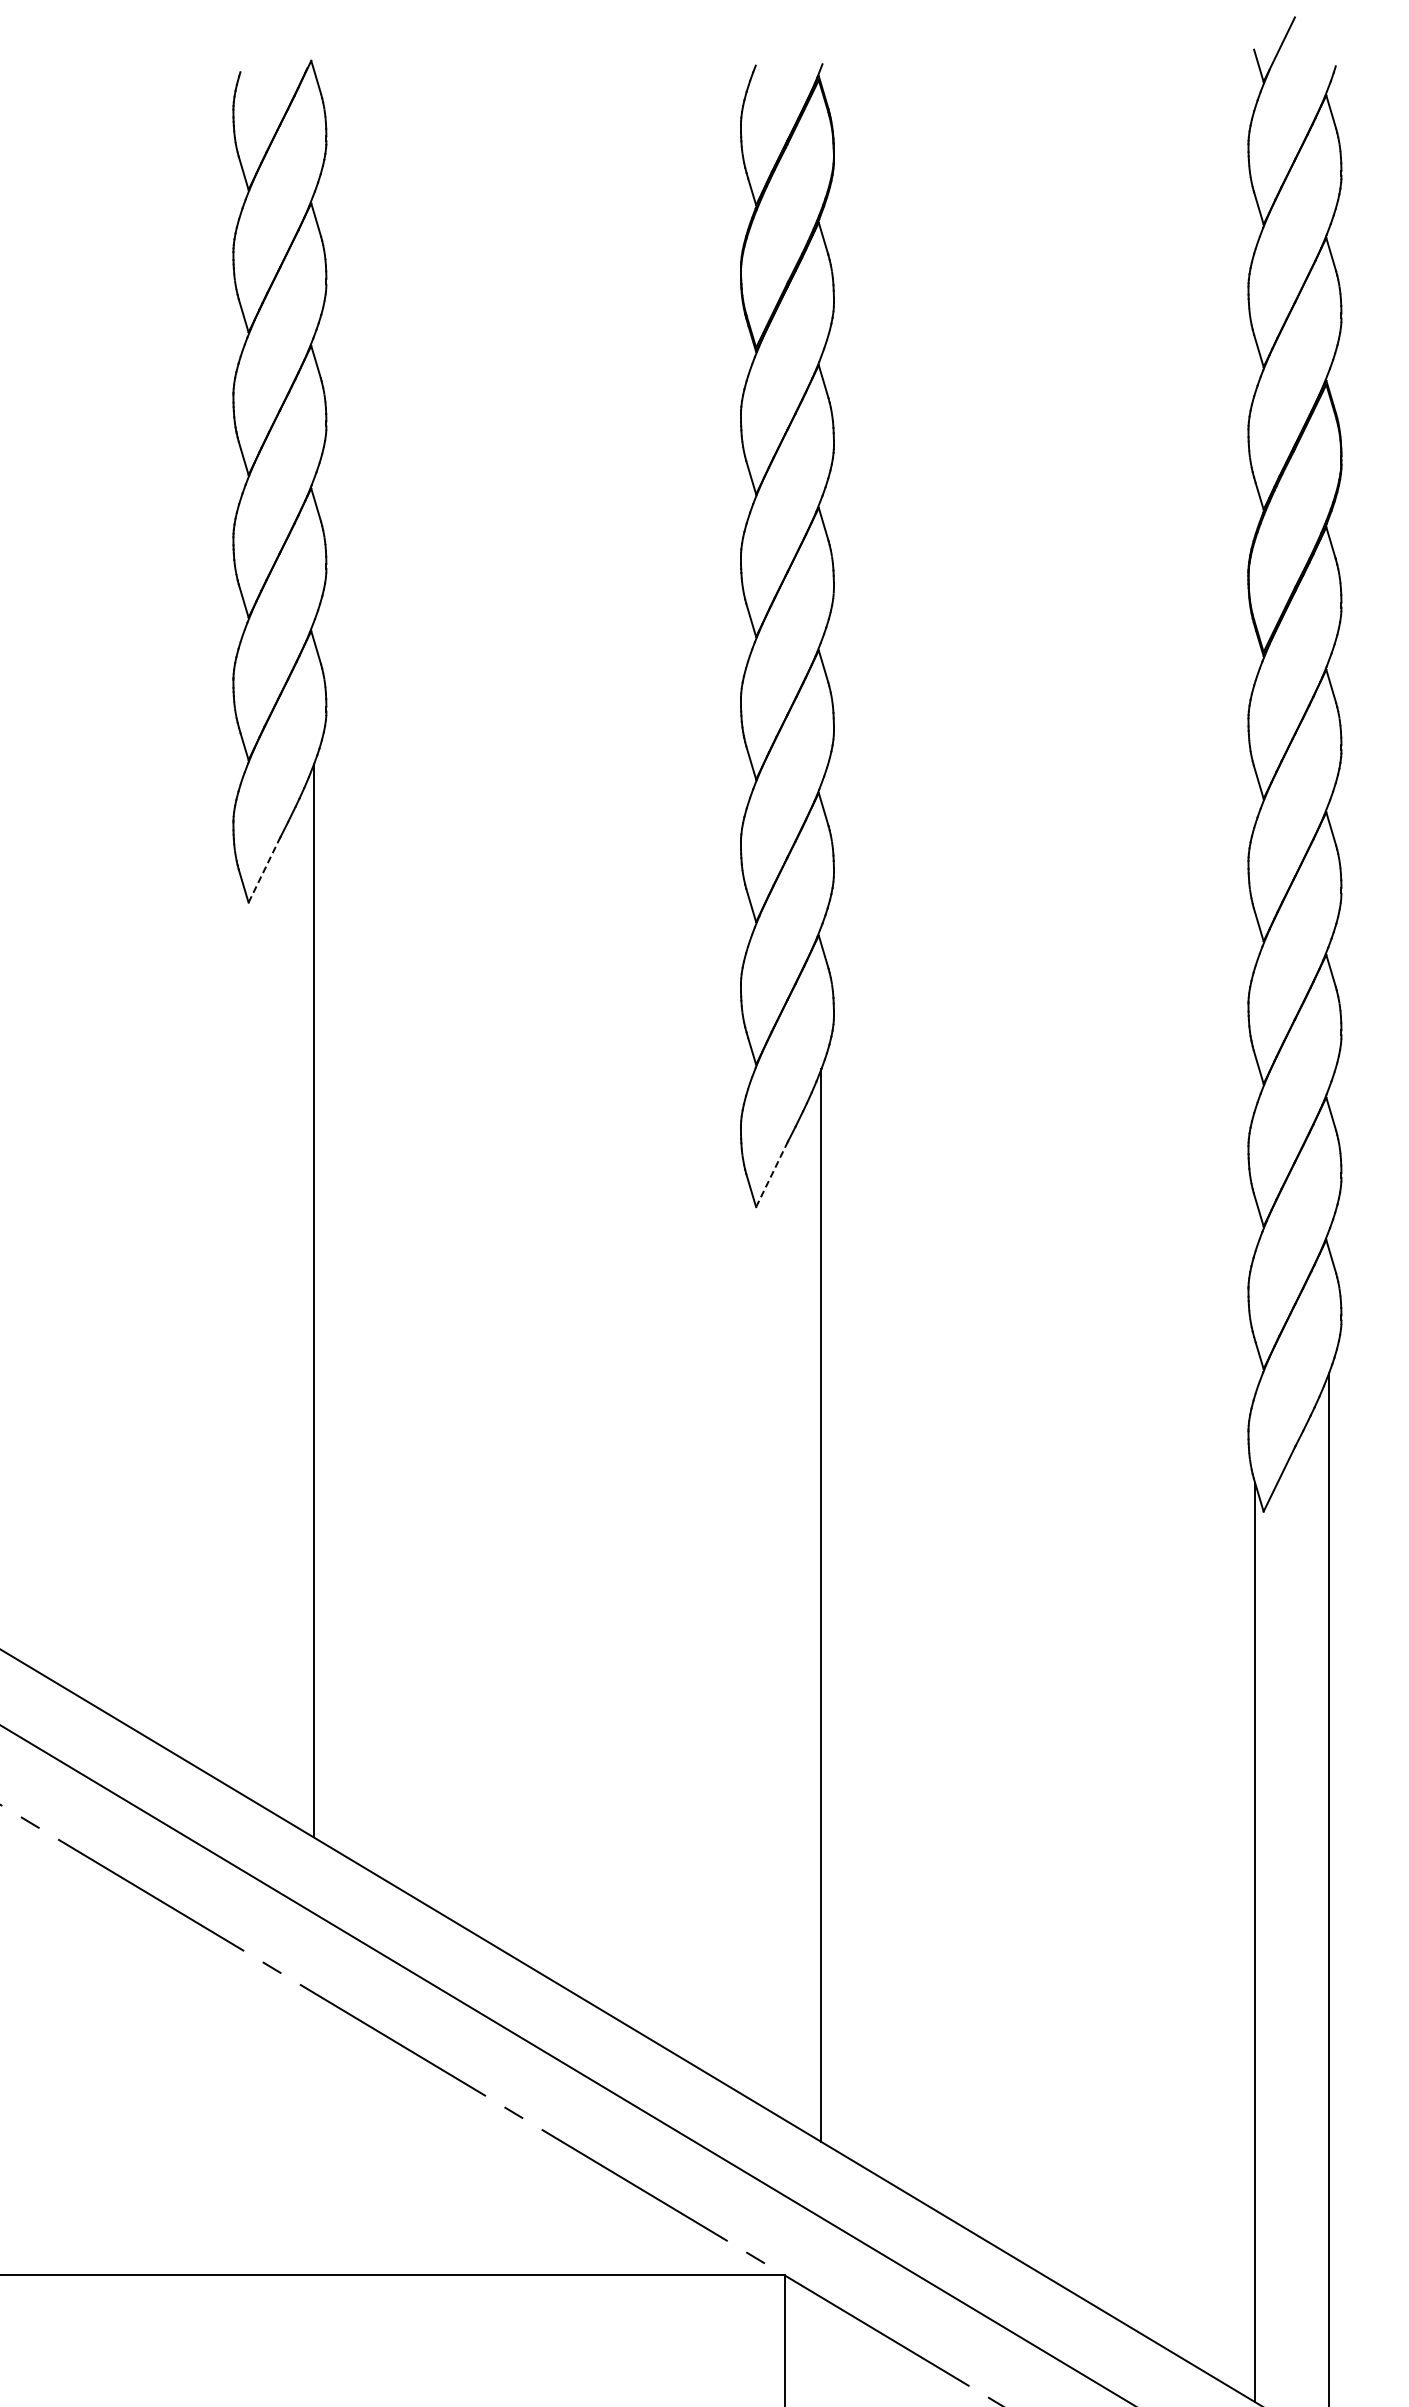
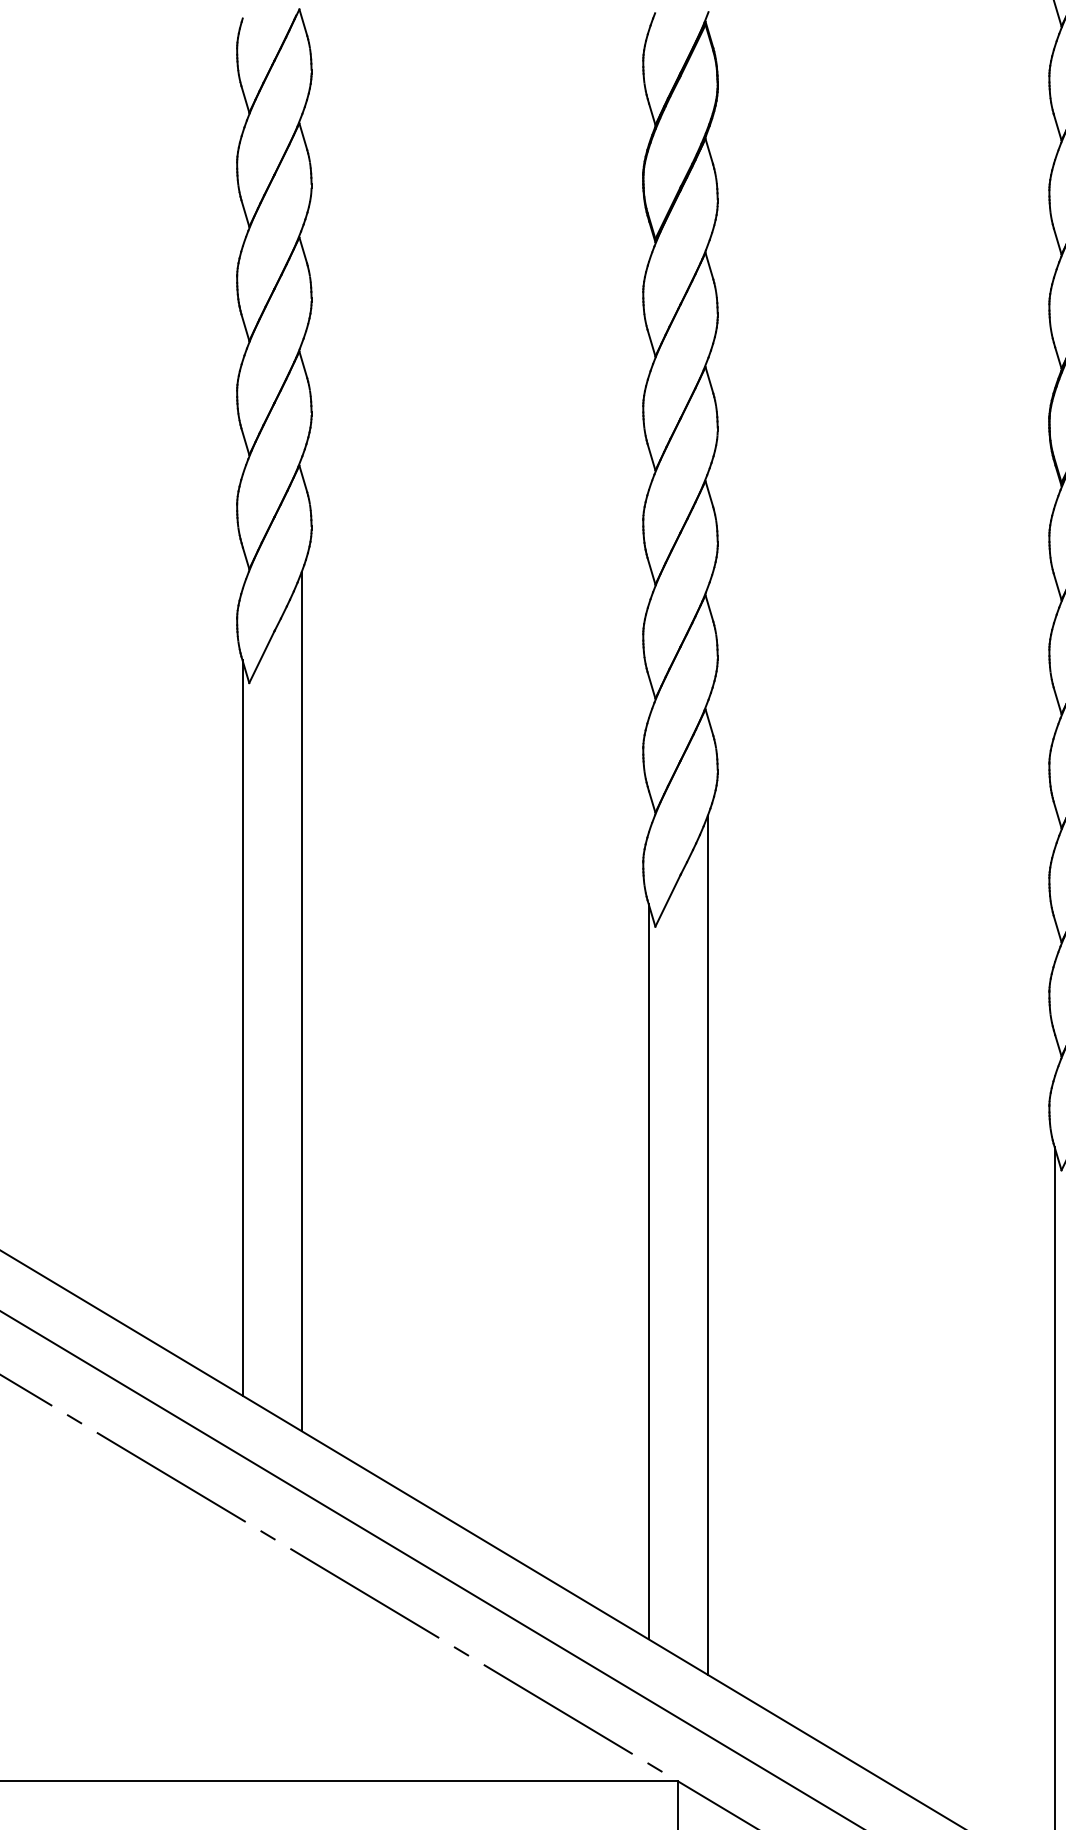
line: (264, 870) -> (262, 657), dashed -> solid
line: (771, 1174) -> (667, 900), dashed -> solid
line: (240, 1333) -> (242, 1027), added
line: (747, 1637) -> (648, 1271), added

